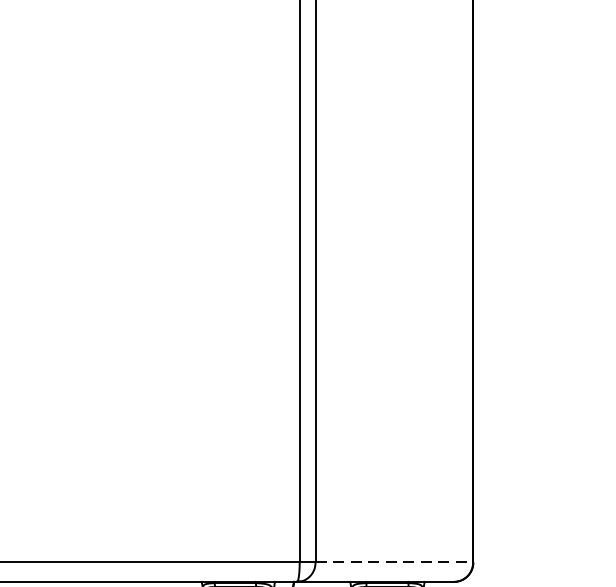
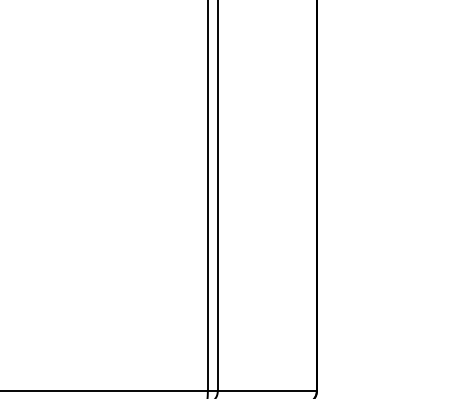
line: (394, 563) -> (267, 391), dashed -> solid

